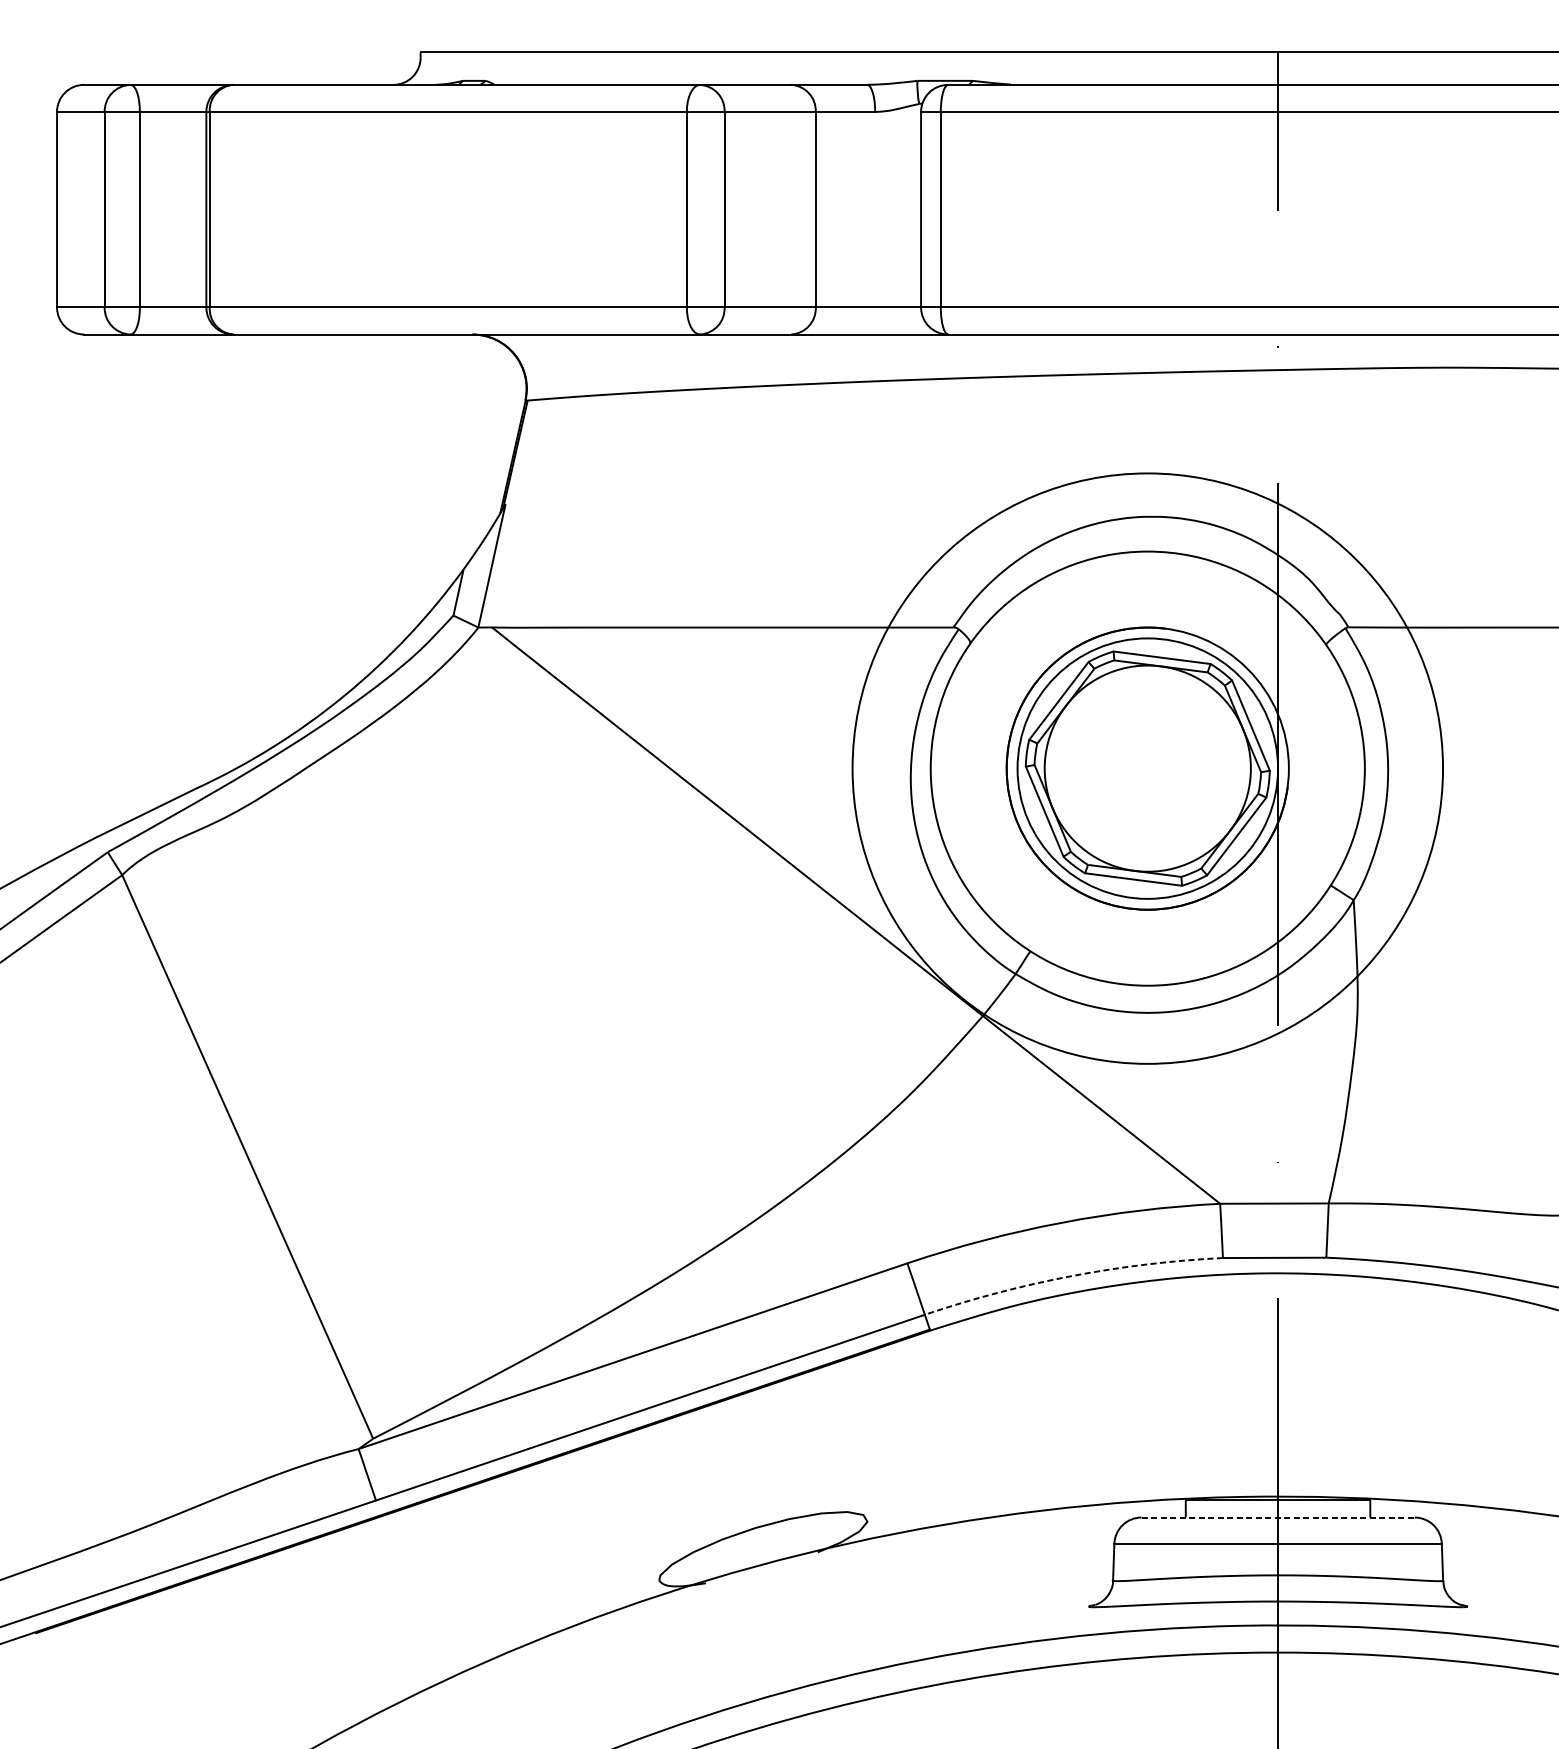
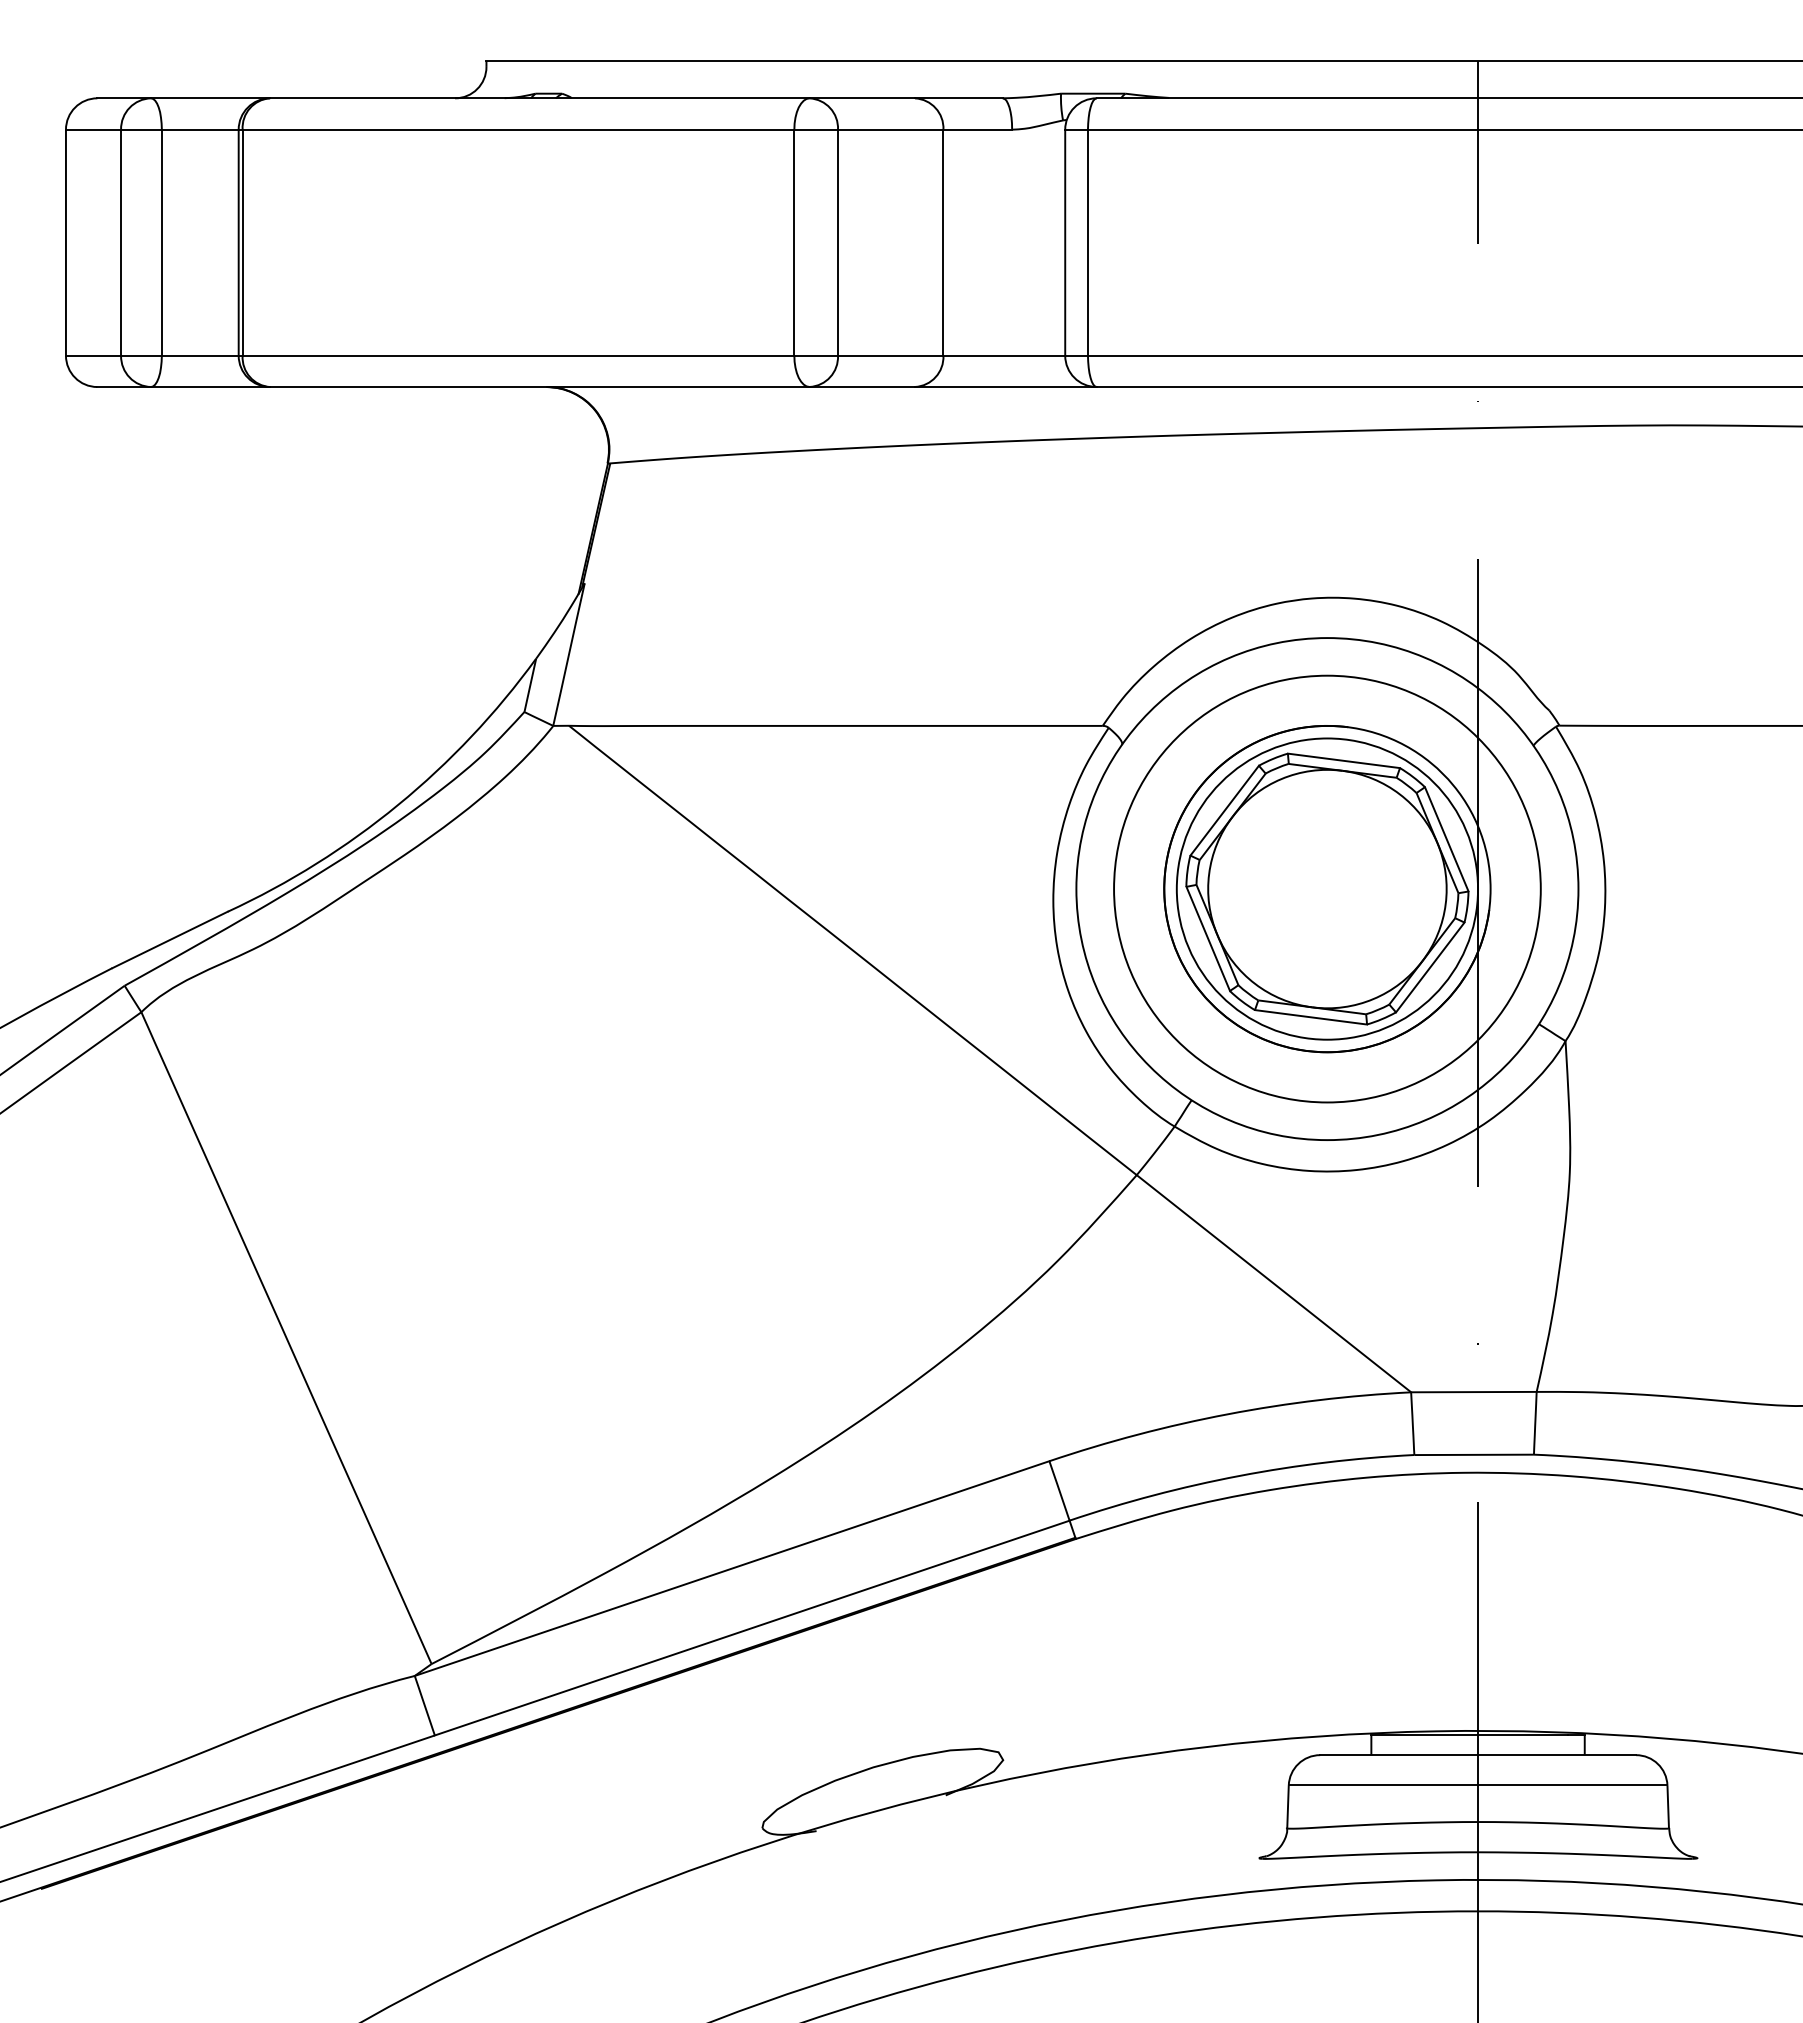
circle: (1147, 768) -> (1327, 888), size x0.62
arc: (1071, 1275) -> (1239, 1475), dashed -> solid
line: (1278, 1517) -> (1478, 1755), dashed -> solid

